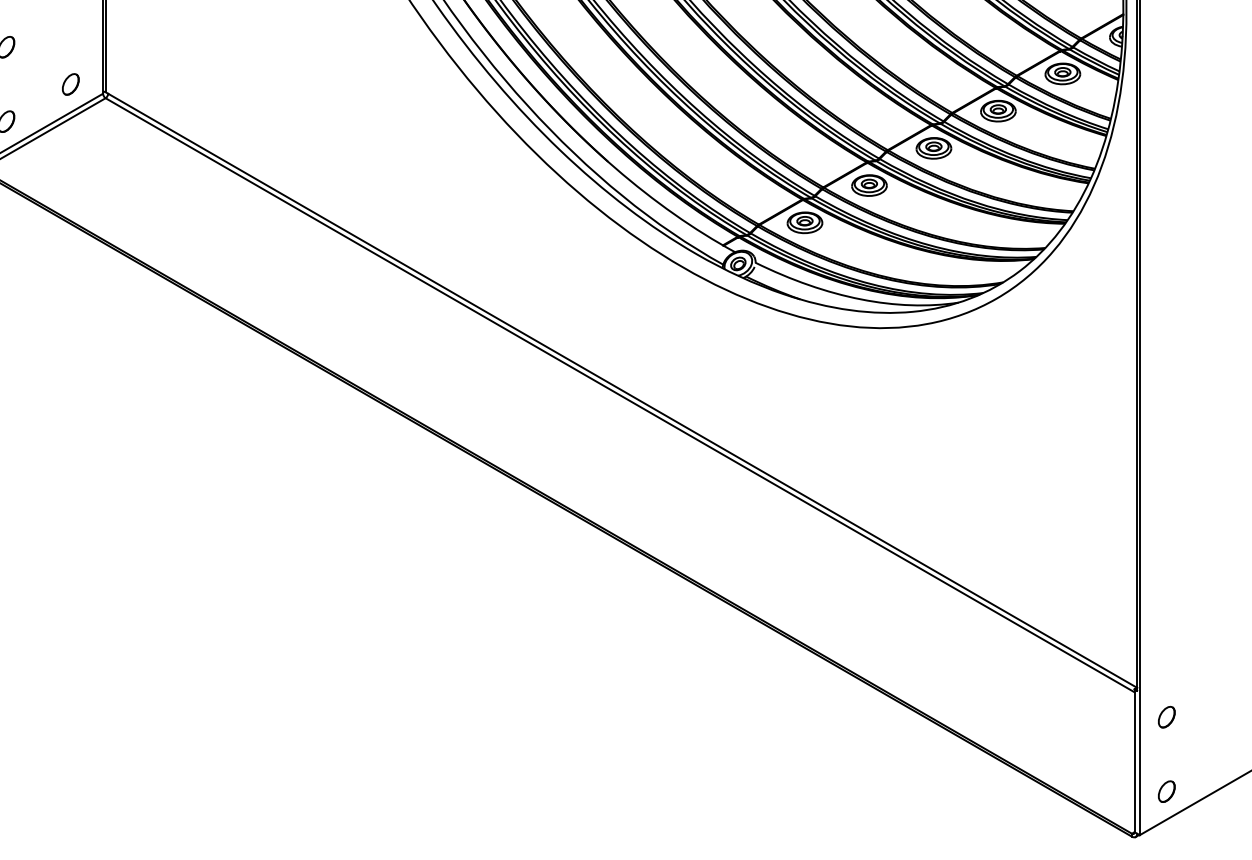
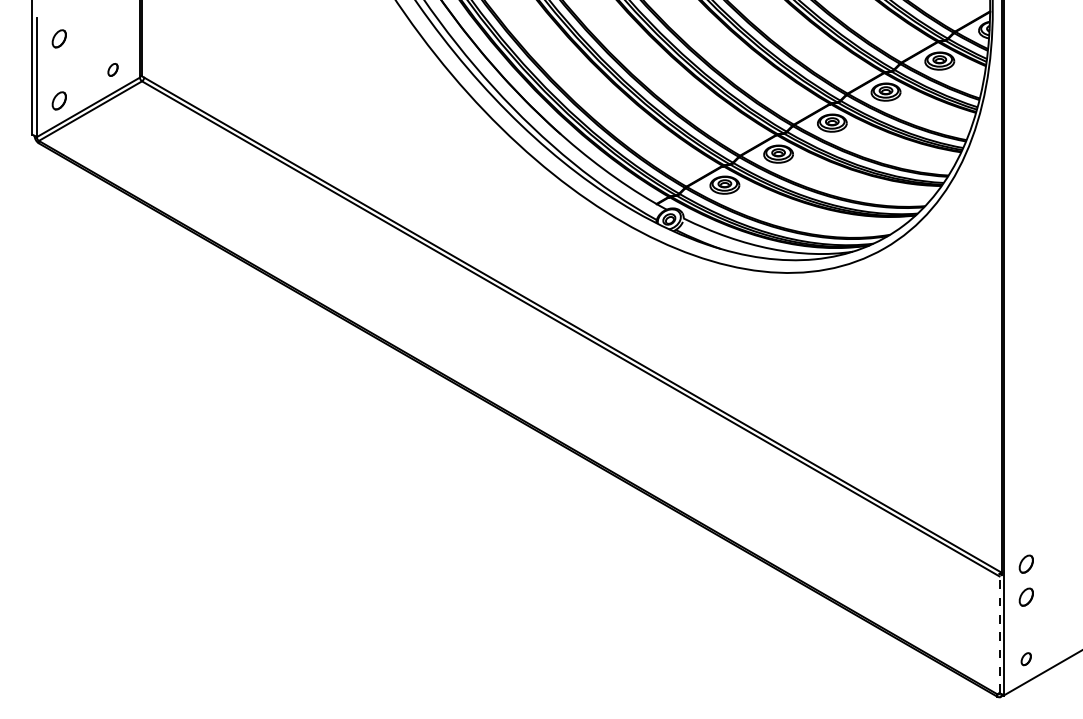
part: (70, 83) -> (112, 69), size x0.7
part: (1165, 676) -> (1025, 563), added
line: (1134, 760) -> (999, 633), solid -> dashed
part: (1165, 790) -> (1025, 658), size x0.7

